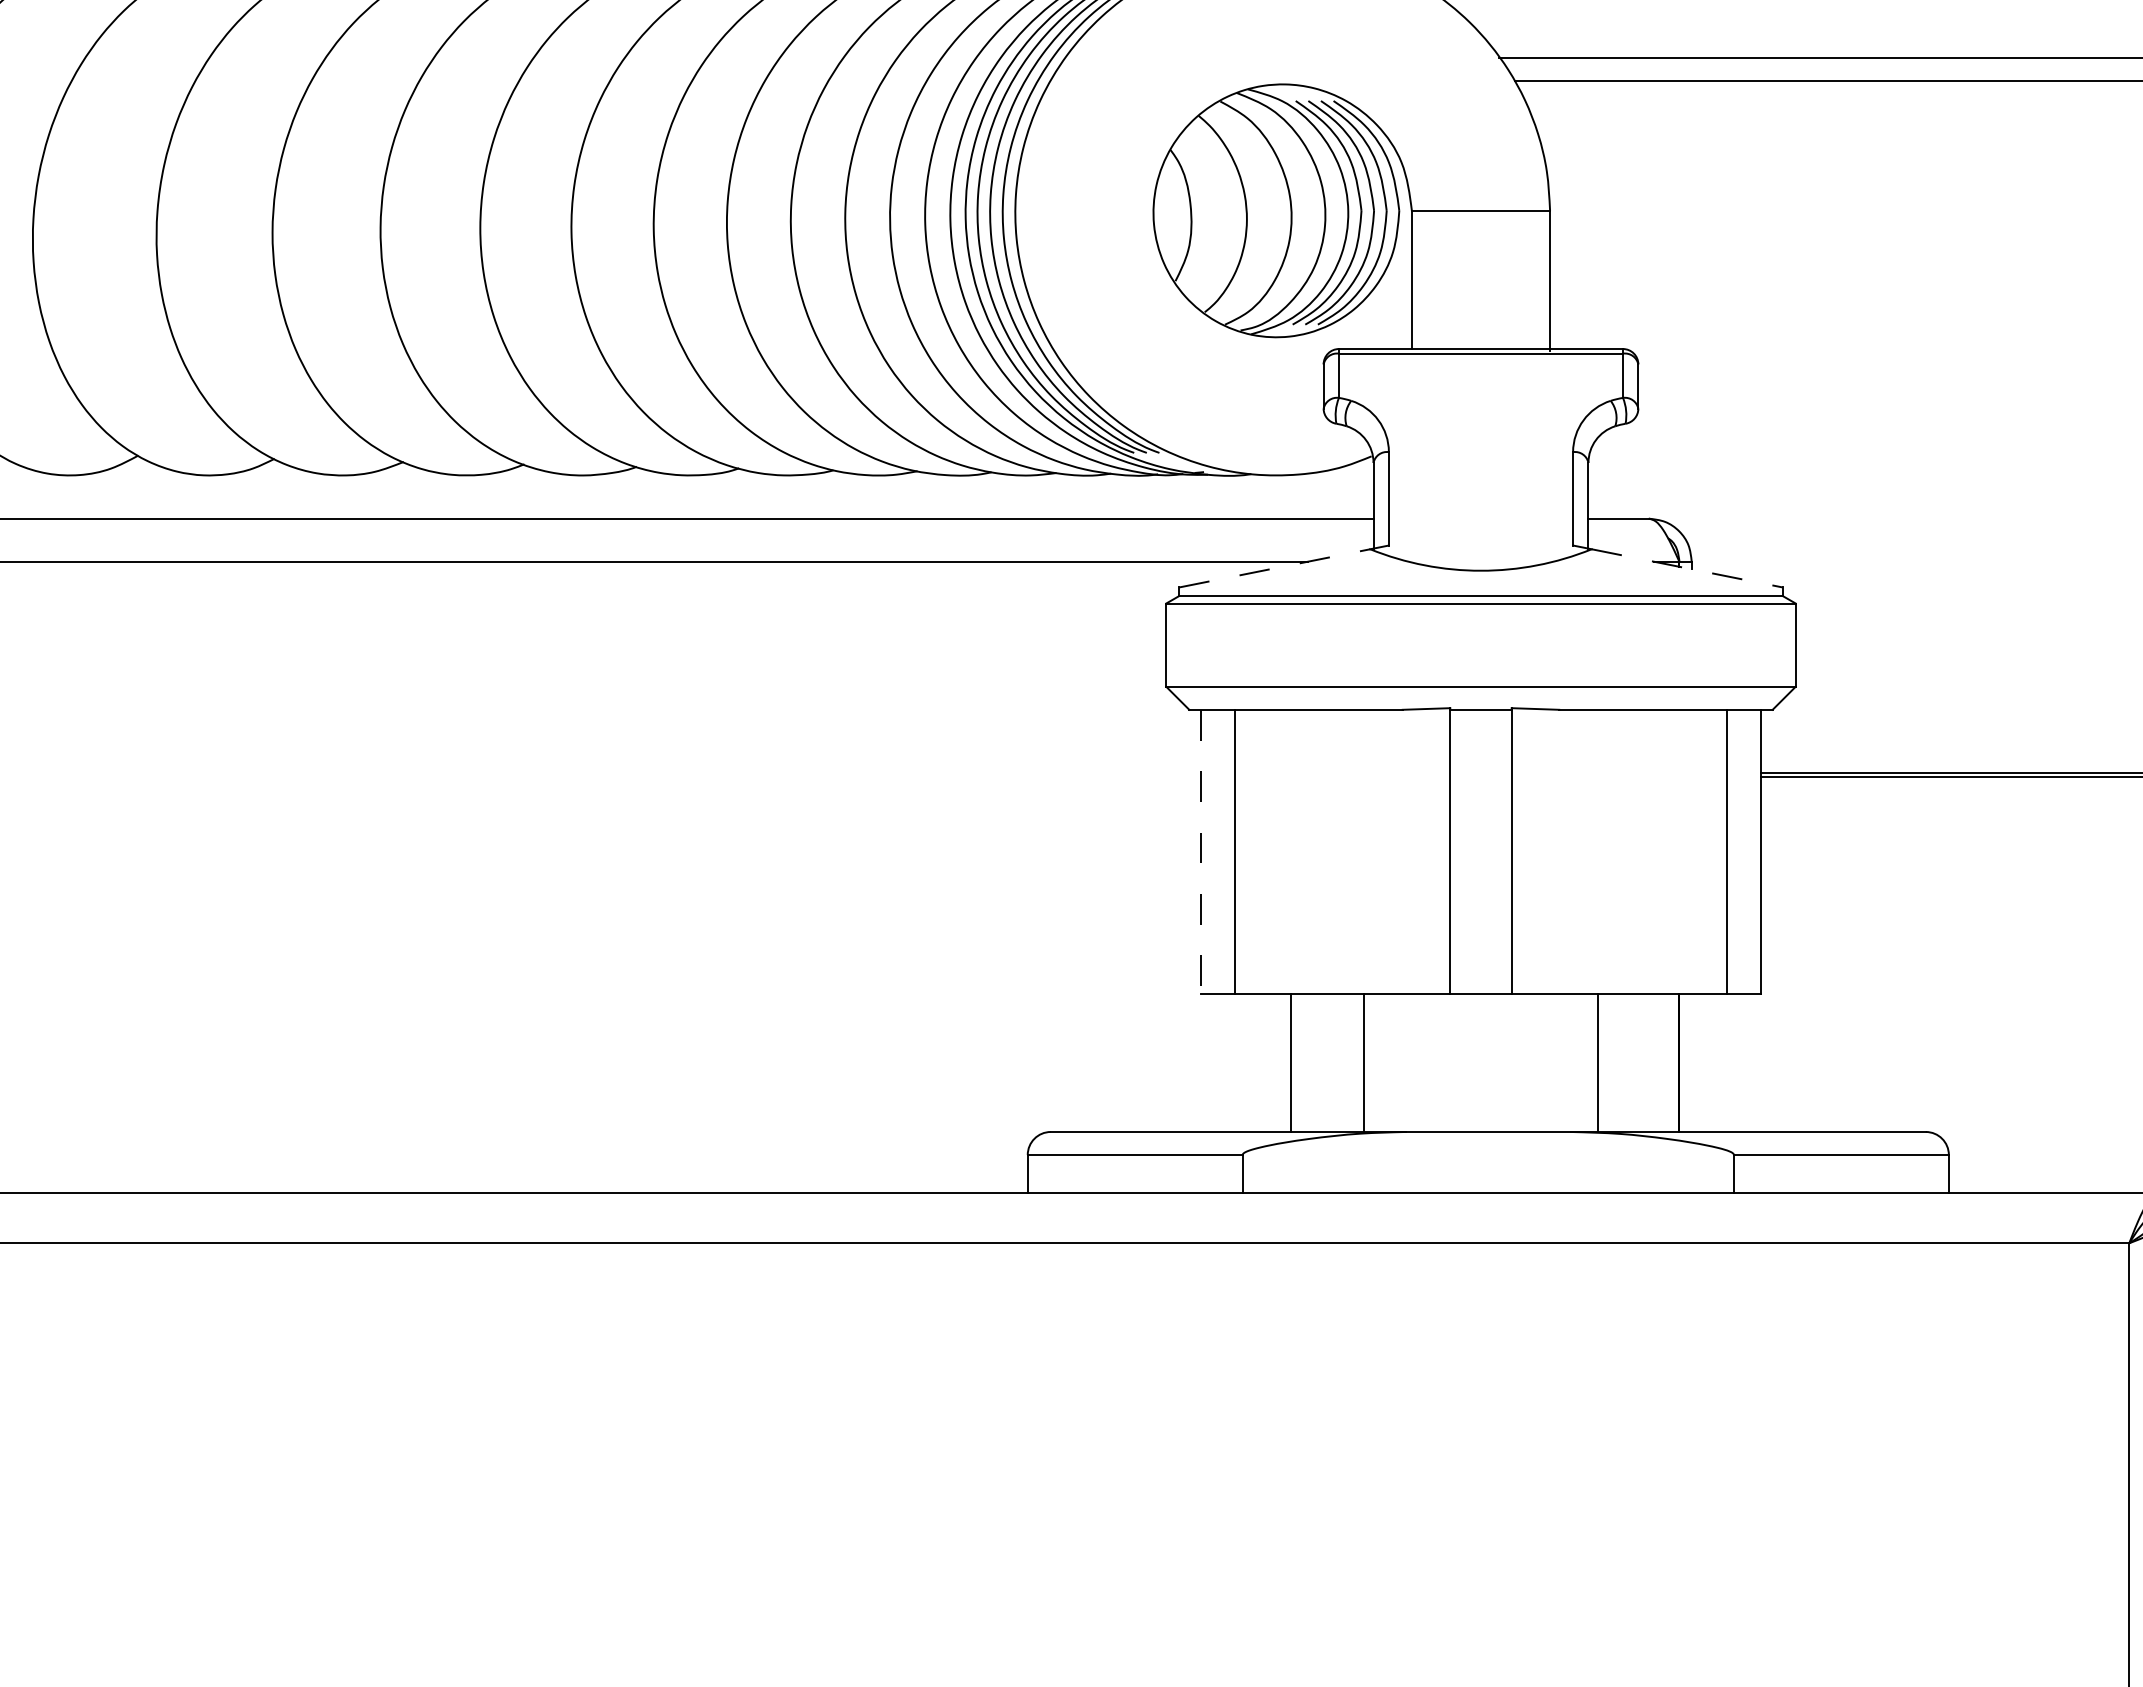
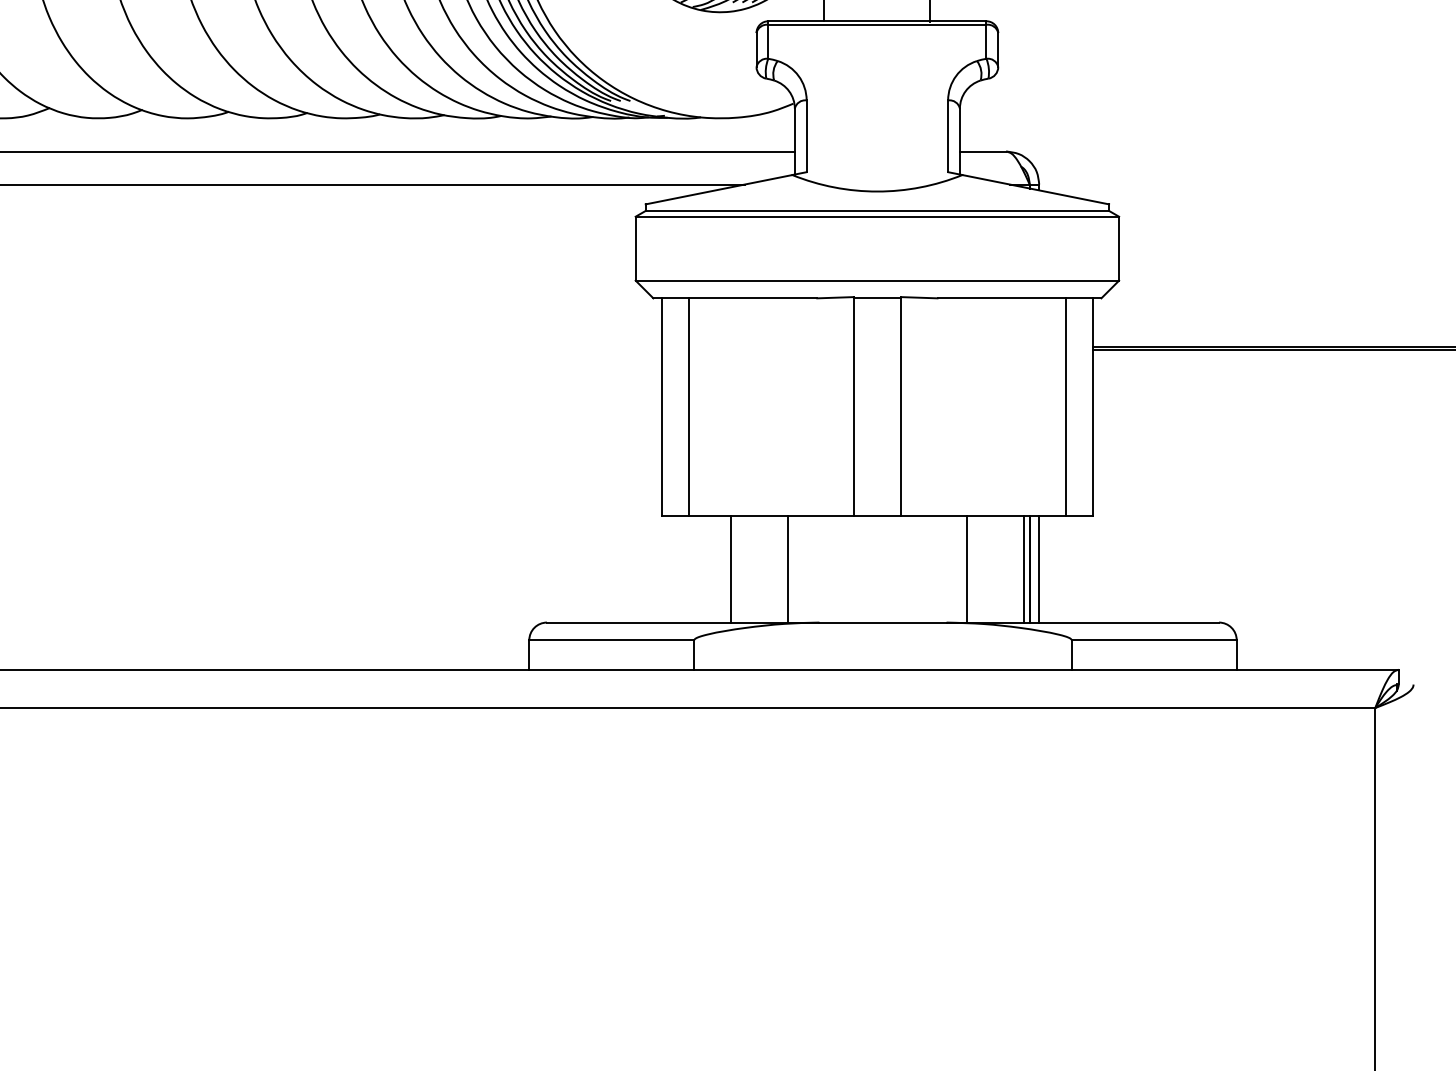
line: (1275, 568) -> (719, 189), dashed -> solid
line: (1687, 568) -> (1035, 189), dashed -> solid
line: (1200, 852) -> (661, 407), dashed -> solid
line: (1671, 1062) -> (1023, 569), added
line: (1691, 1062) -> (1039, 569), added

